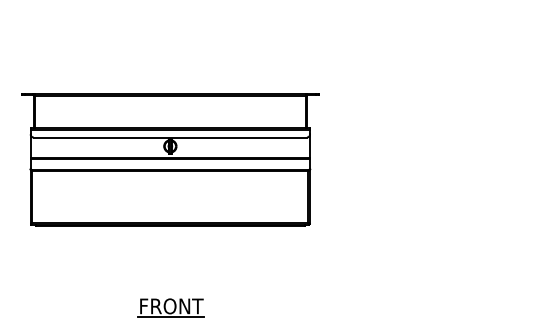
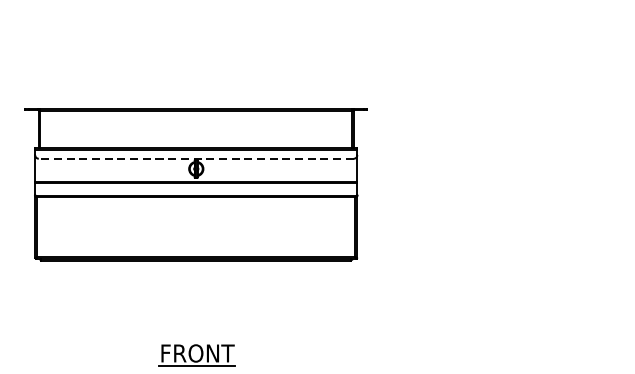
line: (170, 137) -> (196, 158), solid -> dashed

